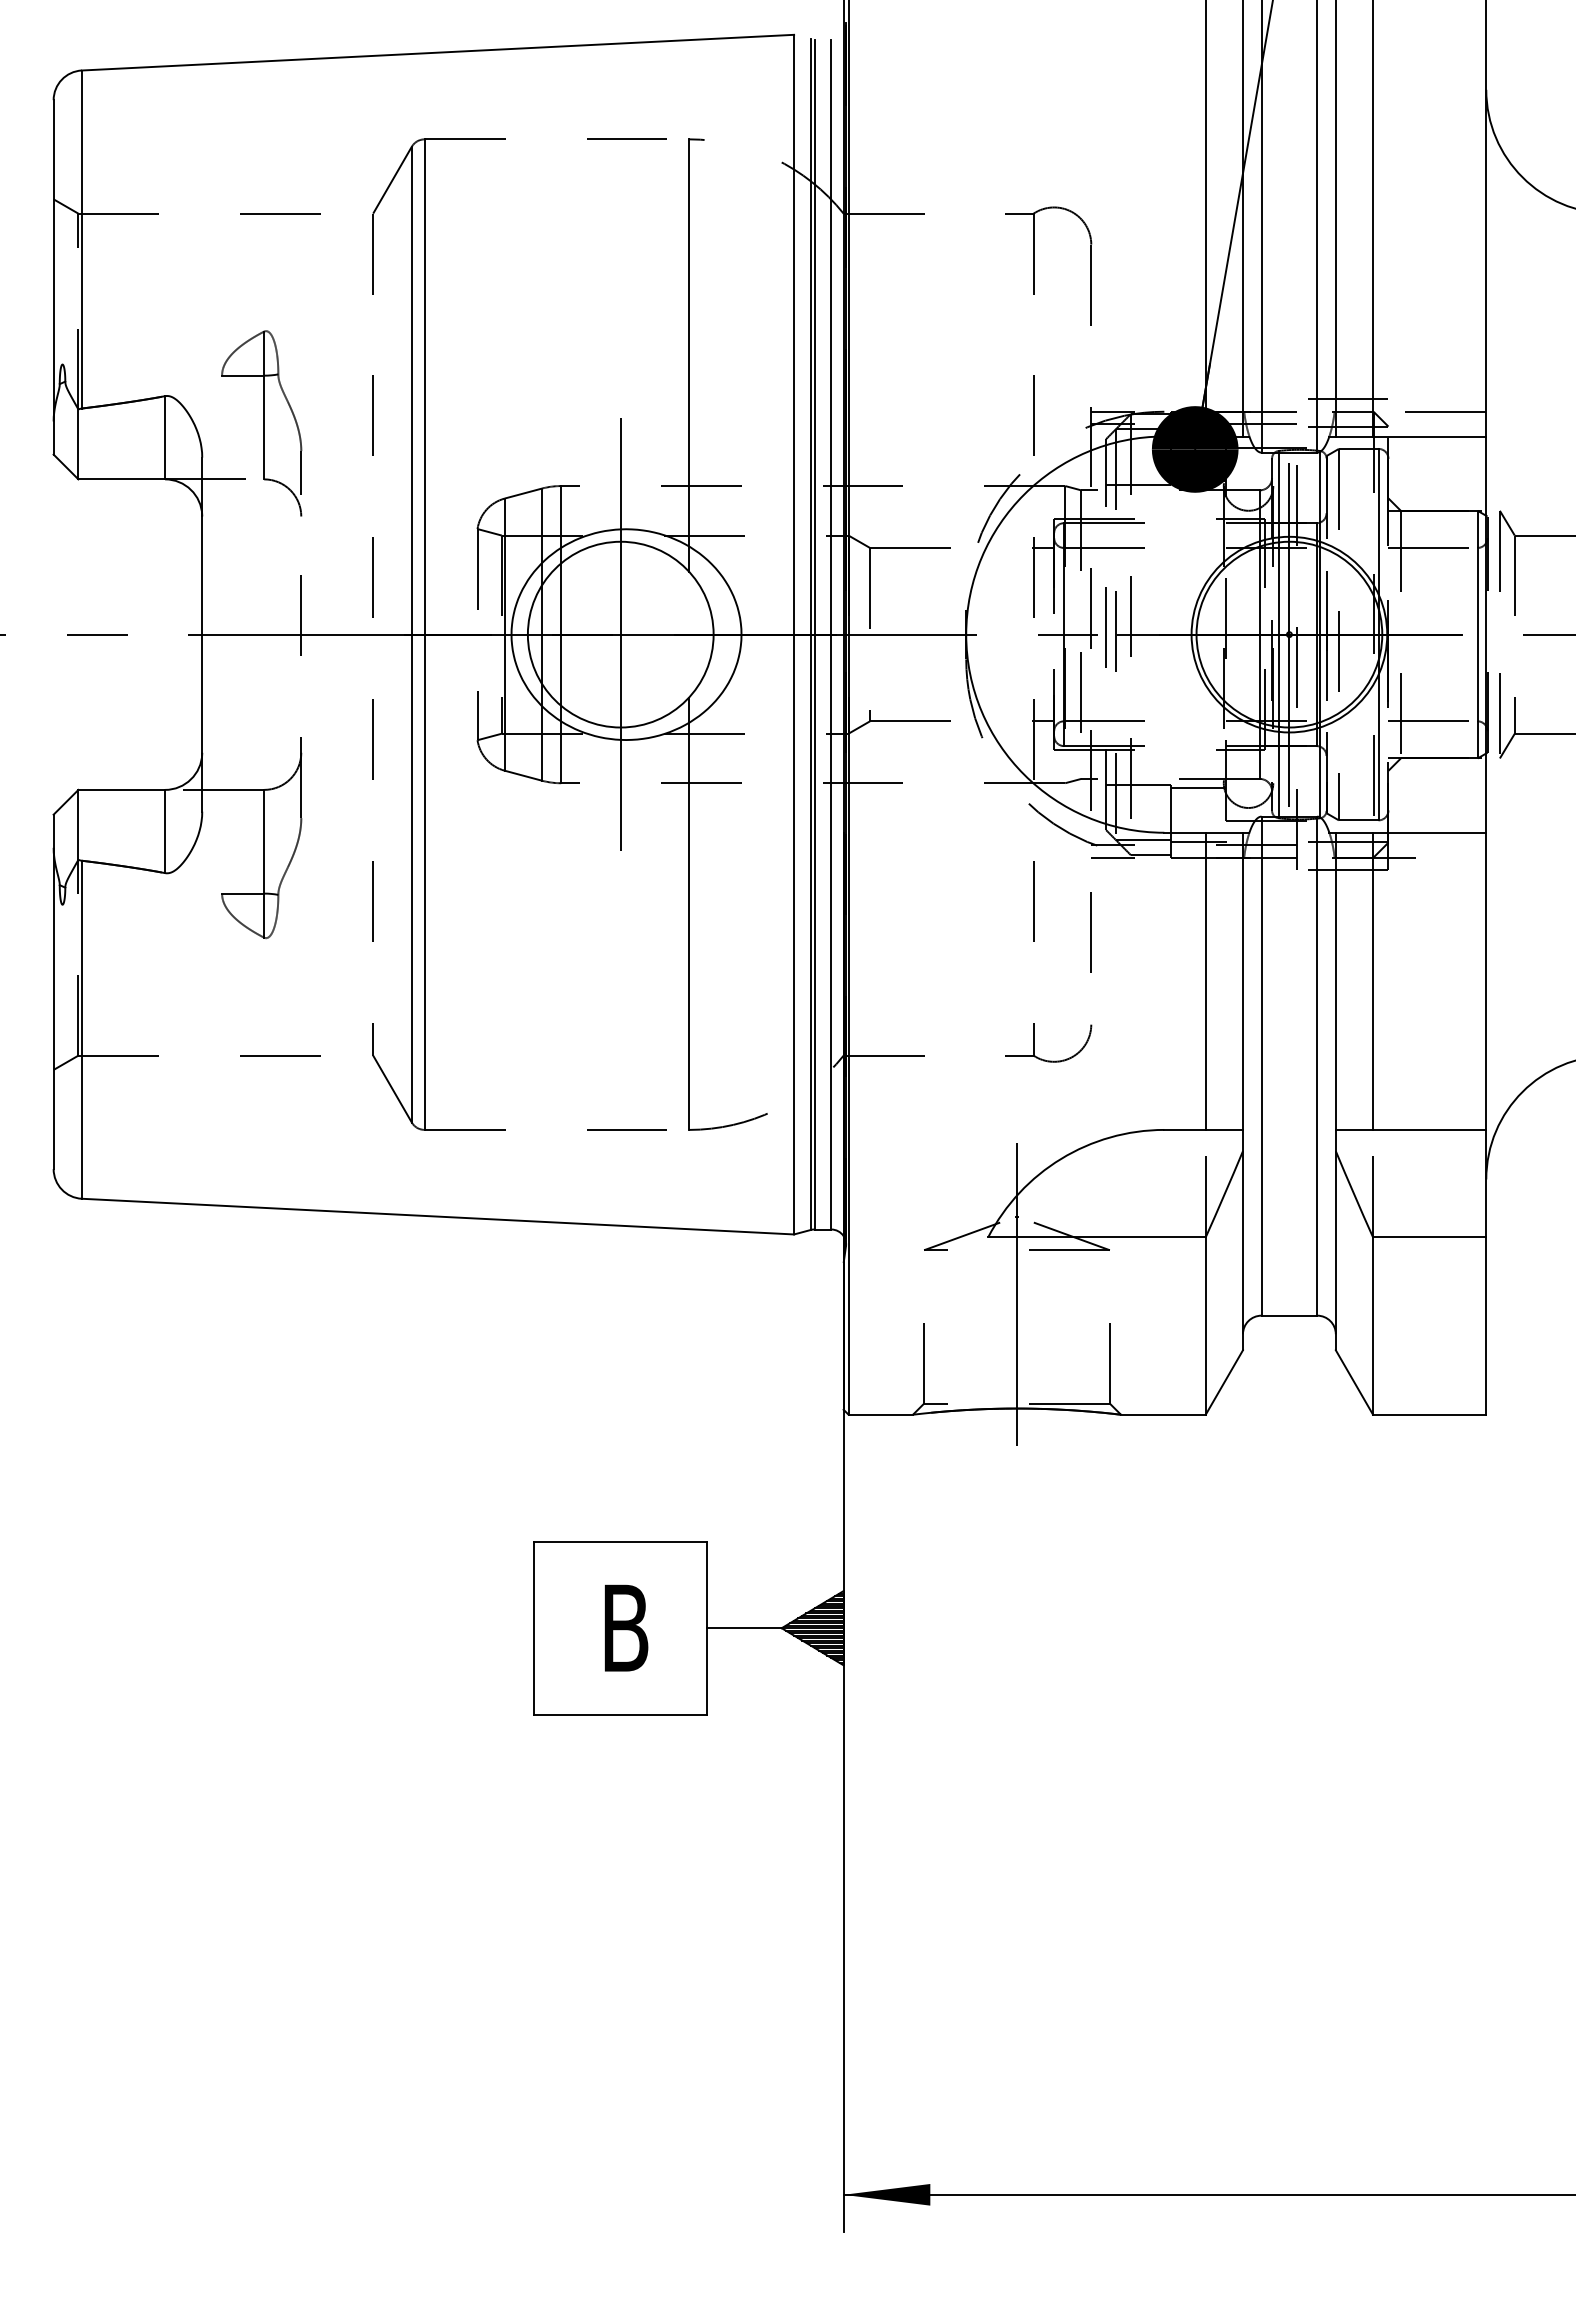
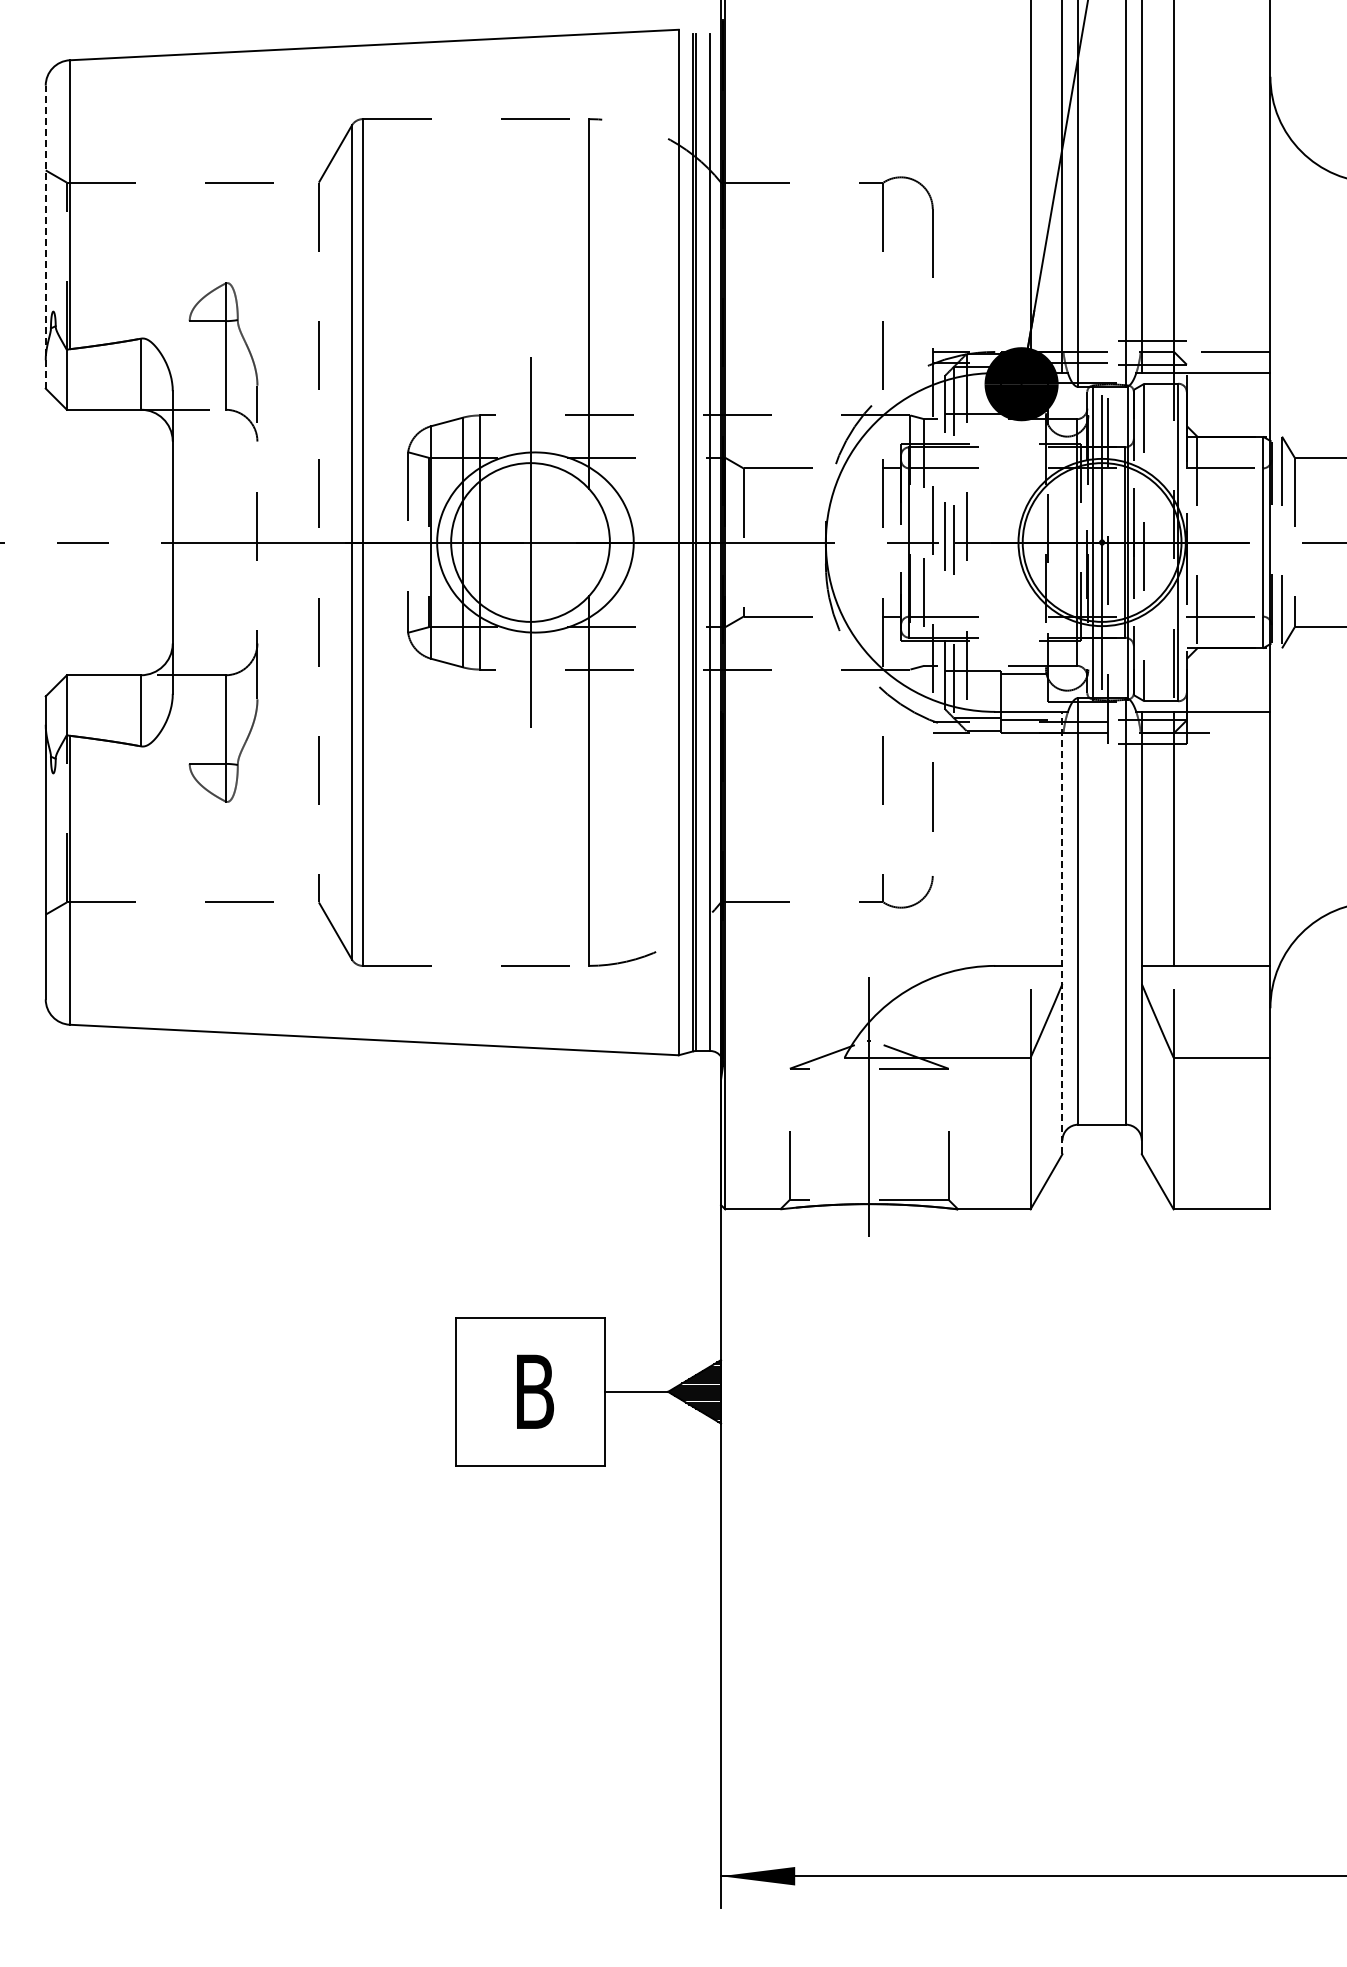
line: (53, 276) -> (45, 236), solid -> dashed
line: (1205, 980) -> (1030, 838), removed
line: (1243, 1090) -> (1062, 932), solid -> dashed

